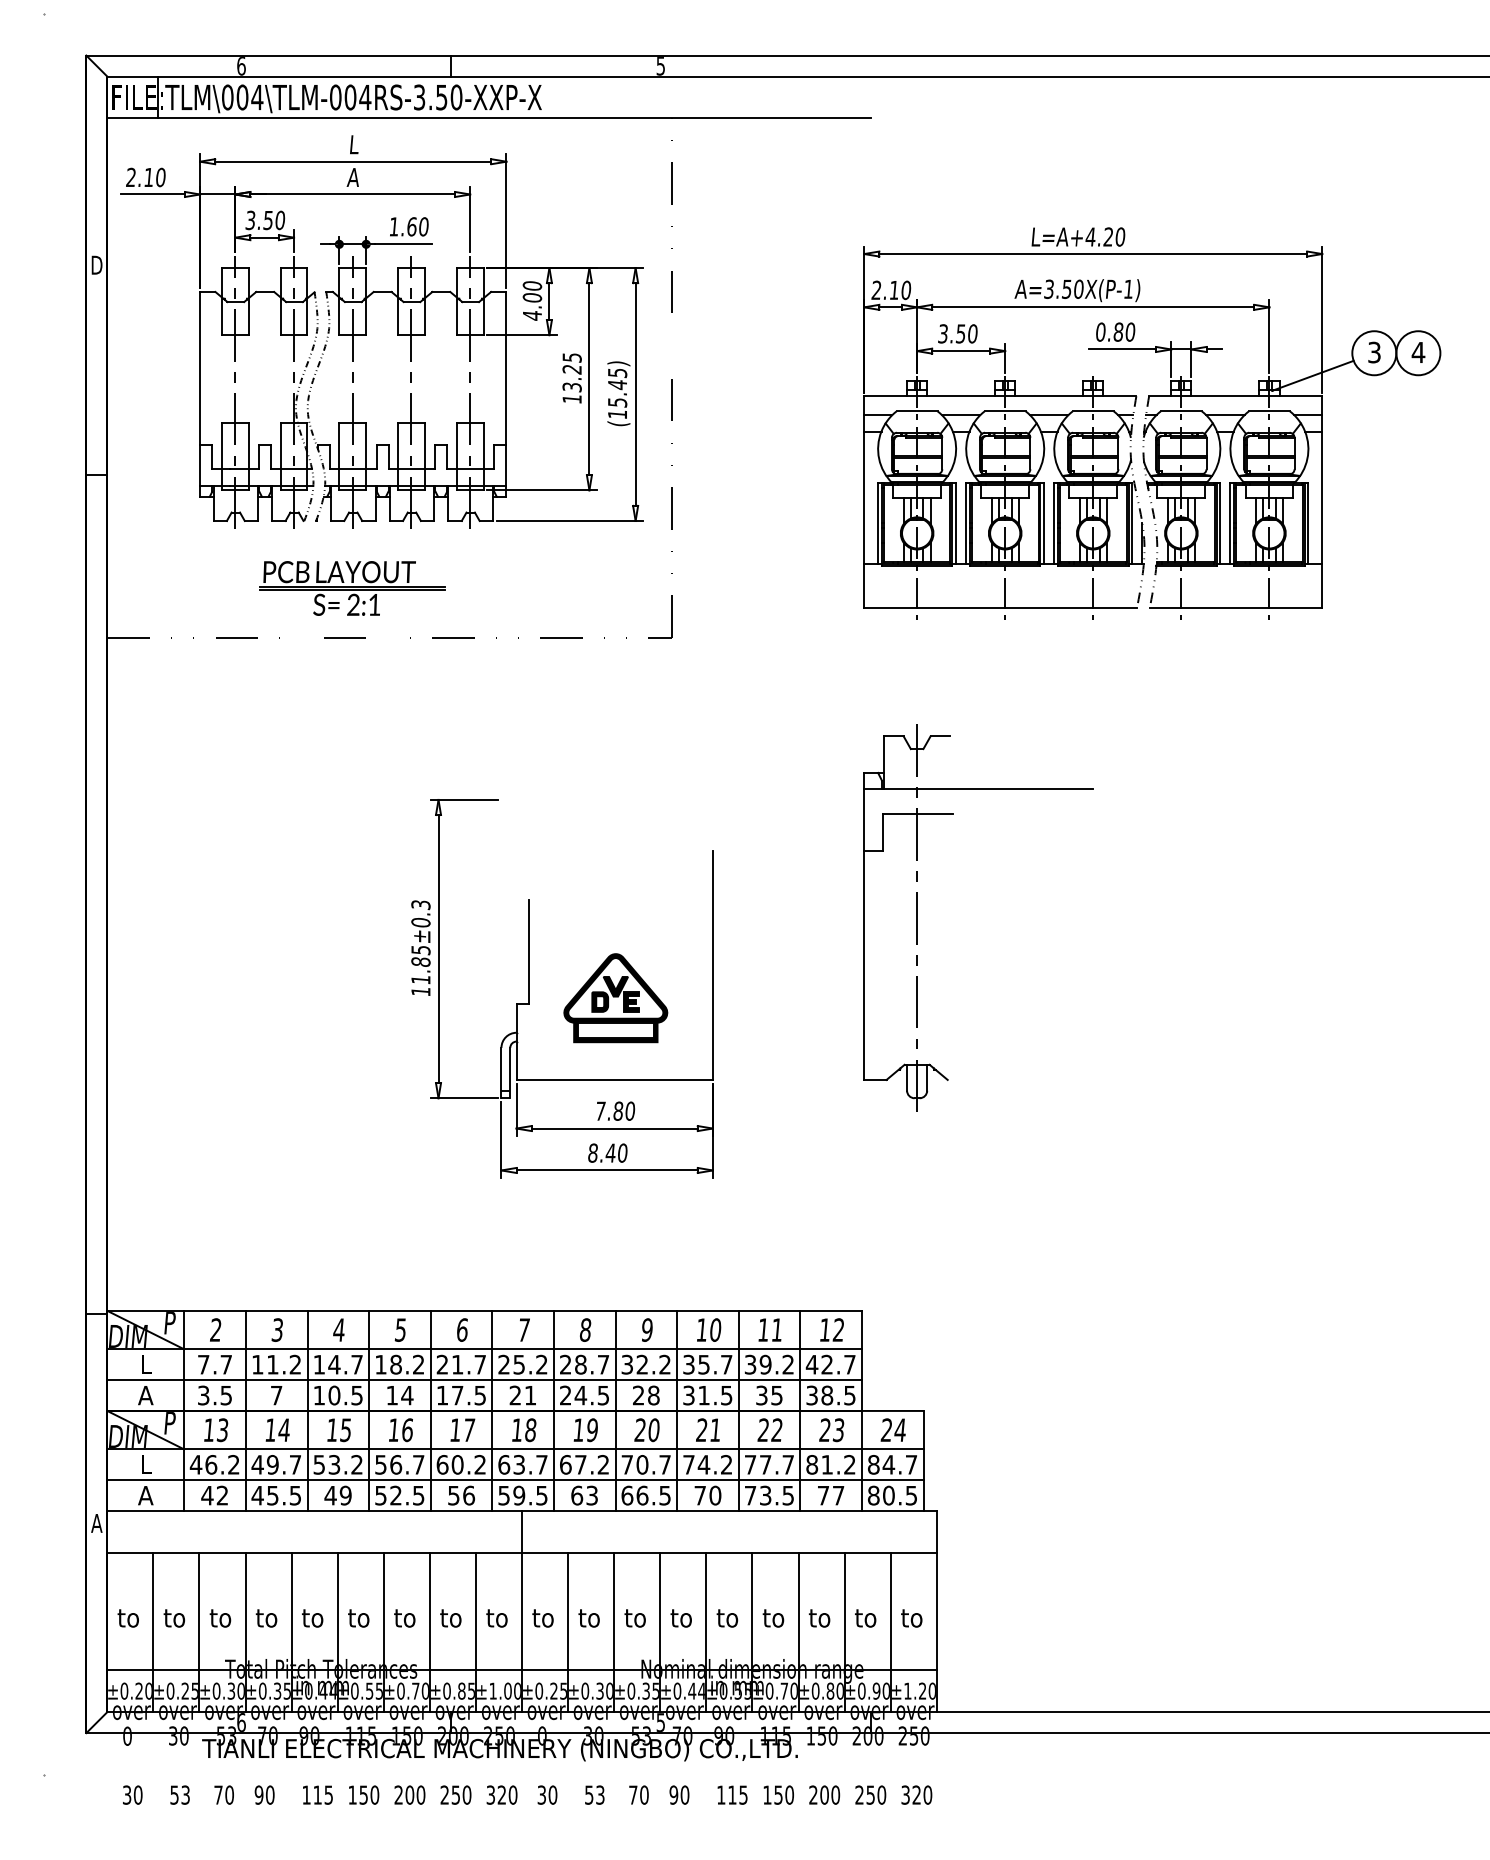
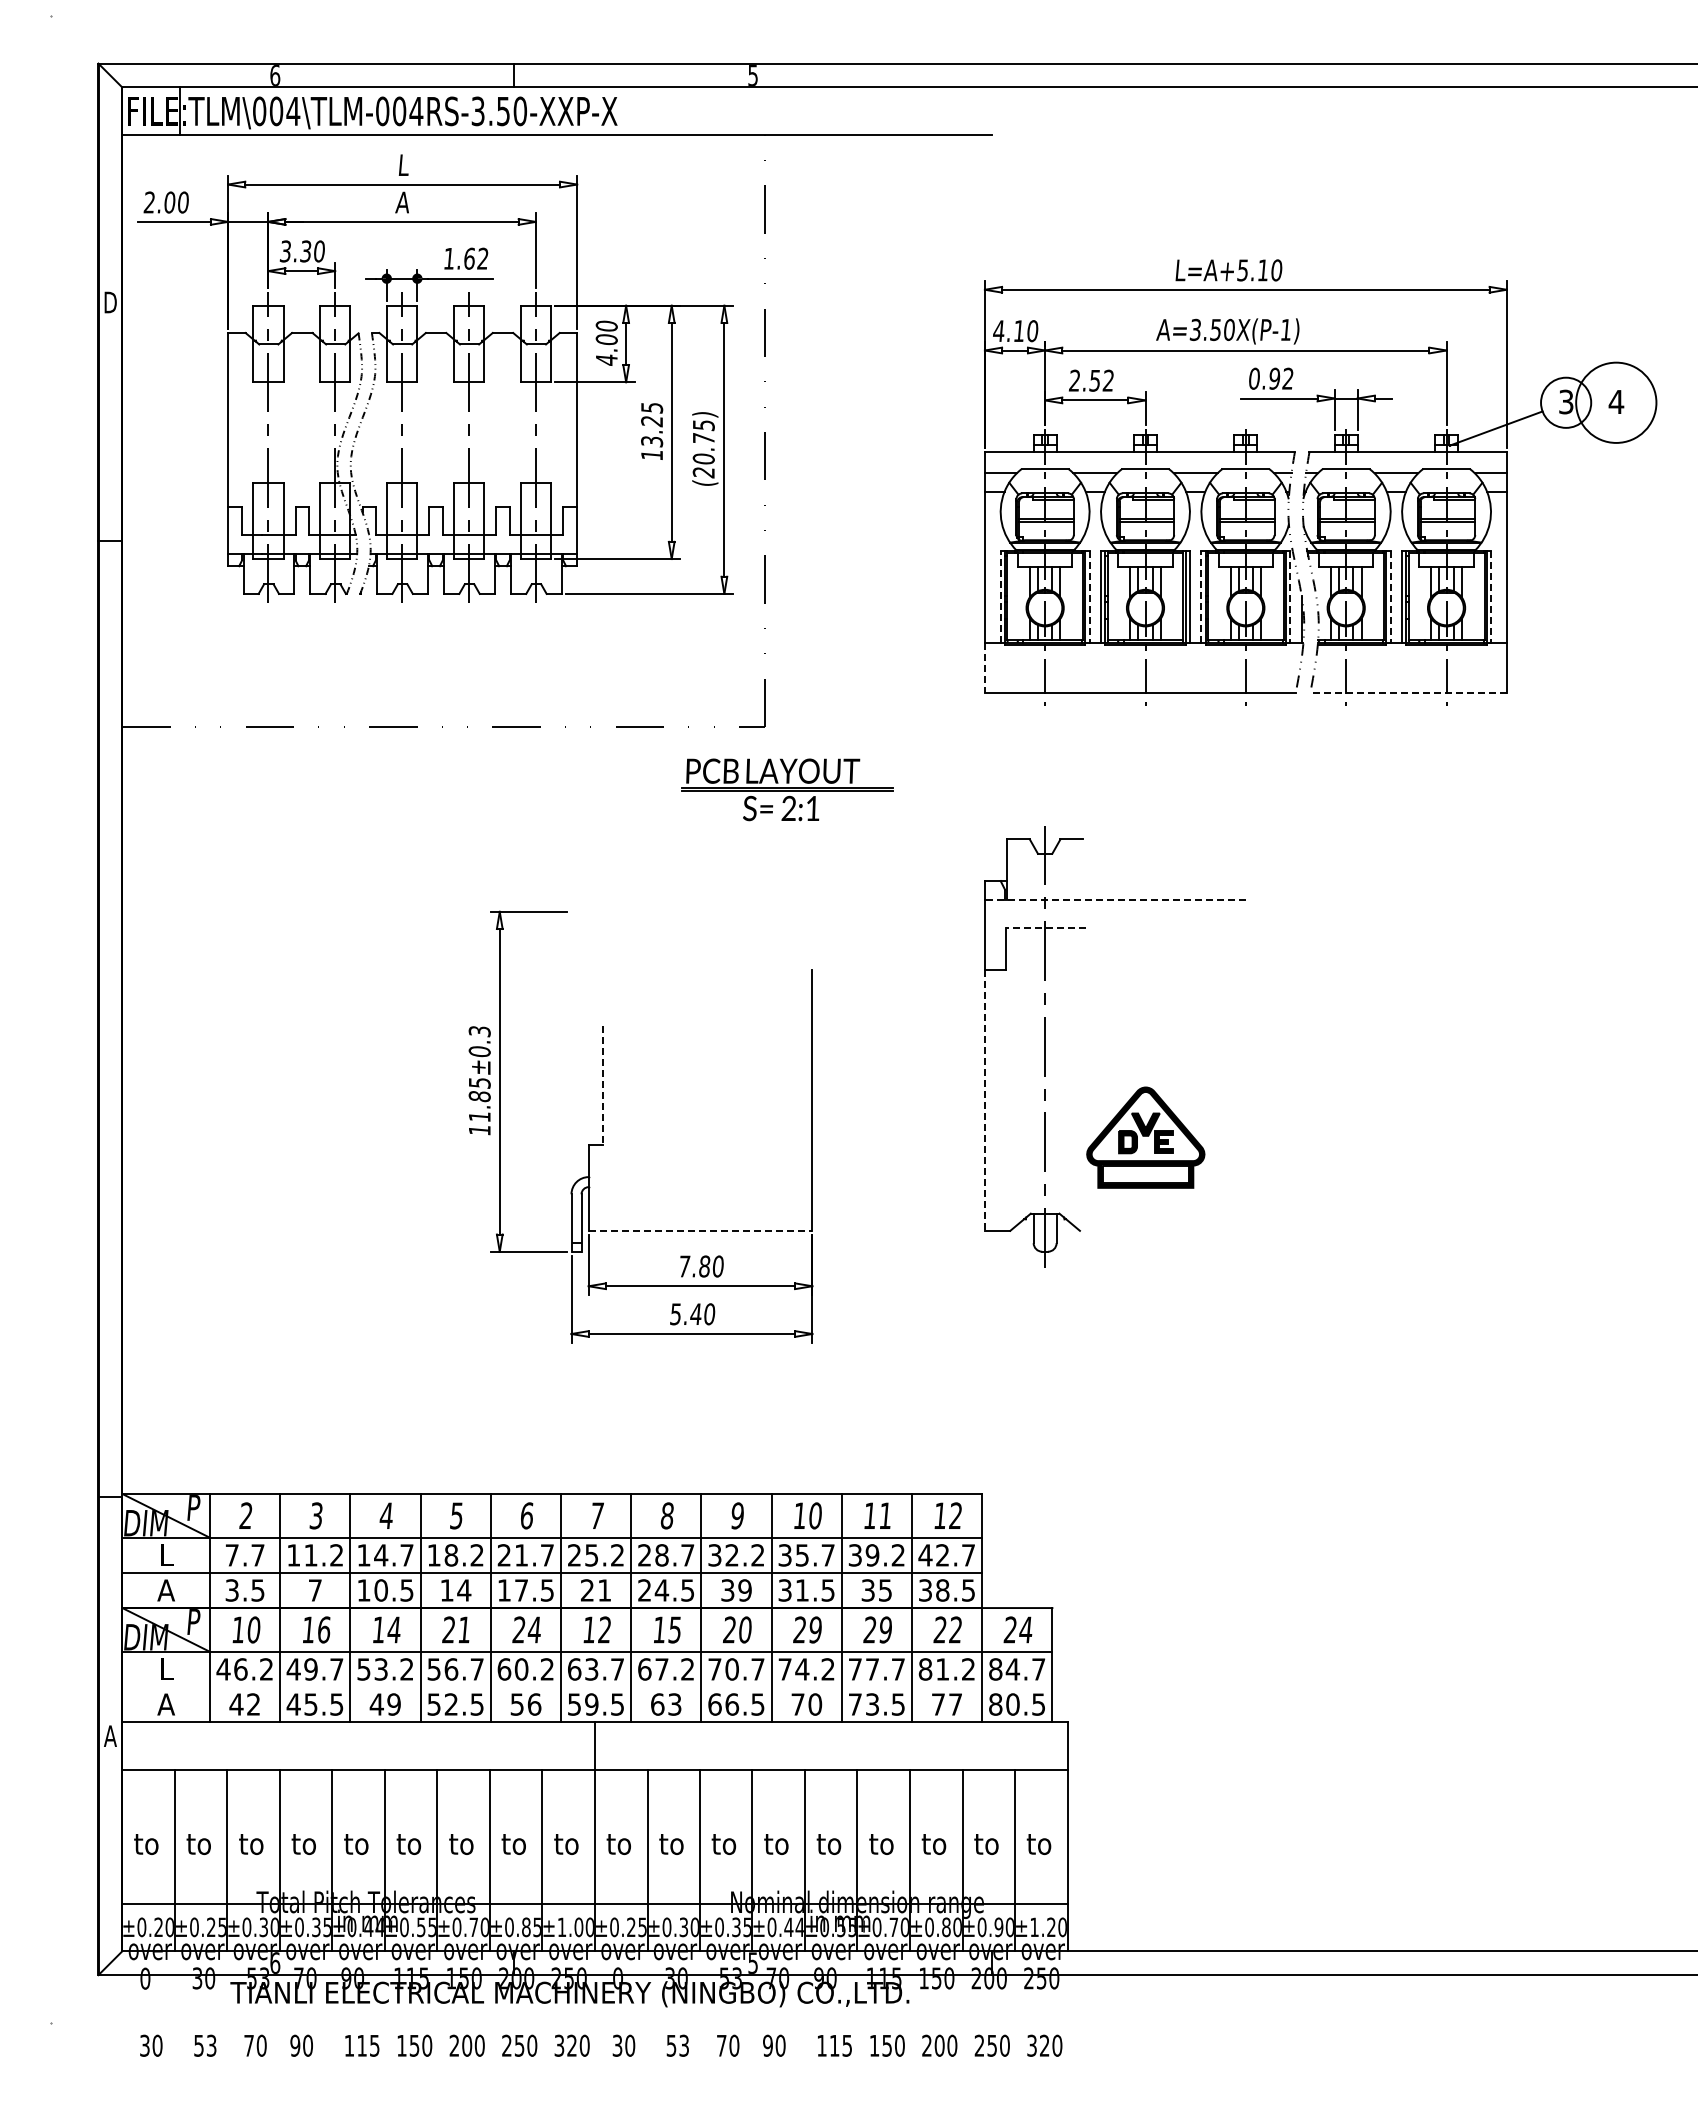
text: (148, 177) -> (169, 202), 2.10 -> 2.00
text: (268, 219) -> (306, 250), 3.50 -> 3.30
text: (423, 226) -> (482, 258), 1.60 -> 1.62
text: (1099, 237) -> (1252, 270), L=A+4.20 -> L=A+5.10
text: (876, 289) -> (998, 330), 2.10 -> 4.10
text: (1124, 331) -> (1281, 378), 0.80 -> 0.92
text: (957, 333) -> (1091, 380), 3.50 -> 2.52
circle: (1418, 352) -> (1616, 402), size x1.6
text: (617, 399) -> (703, 455), (15.45) -> (20.75)
line: (877, 523) -> (1000, 596), solid -> dashed
line: (956, 523) -> (1089, 596), solid -> dashed
line: (1054, 523) -> (1201, 596), solid -> dashed
line: (1132, 523) -> (1290, 596), solid -> dashed
line: (1220, 523) -> (1390, 596), solid -> dashed
line: (1308, 523) -> (1491, 596), solid -> dashed
line: (863, 586) -> (984, 668), solid -> dashed
part: (352, 588) -> (787, 789), moved
line: (1236, 607) -> (1408, 692), solid -> dashed
line: (978, 789) -> (1114, 899), solid -> dashed
line: (917, 814) -> (1045, 928), solid -> dashed
line: (529, 952) -> (603, 1085), solid -> dashed
line: (863, 965) -> (984, 1100), solid -> dashed
part: (615, 998) -> (1145, 1137), moved
line: (614, 1079) -> (700, 1230), solid -> dashed
text: (592, 1153) -> (675, 1314), 8.40 -> 5.40
text: (646, 1395) -> (736, 1590), 28 -> 39
text: (222, 1429) -> (253, 1629), 13 -> 10
text: (283, 1429) -> (323, 1629), 14 -> 16
text: (345, 1429) -> (393, 1629), 15 -> 14
text: (400, 1429) -> (456, 1629), 16 -> 21
text: (461, 1429) -> (526, 1629), 17 -> 24
text: (530, 1429) -> (604, 1629), 18 -> 12
text: (591, 1429) -> (674, 1629), 19 -> 15
text: (715, 1429) -> (815, 1629), 21 -> 29
text: (776, 1429) -> (884, 1629), 22 -> 29
text: (838, 1429) -> (955, 1629), 23 -> 22
line: (515, 1480) -> (587, 1687), removed

